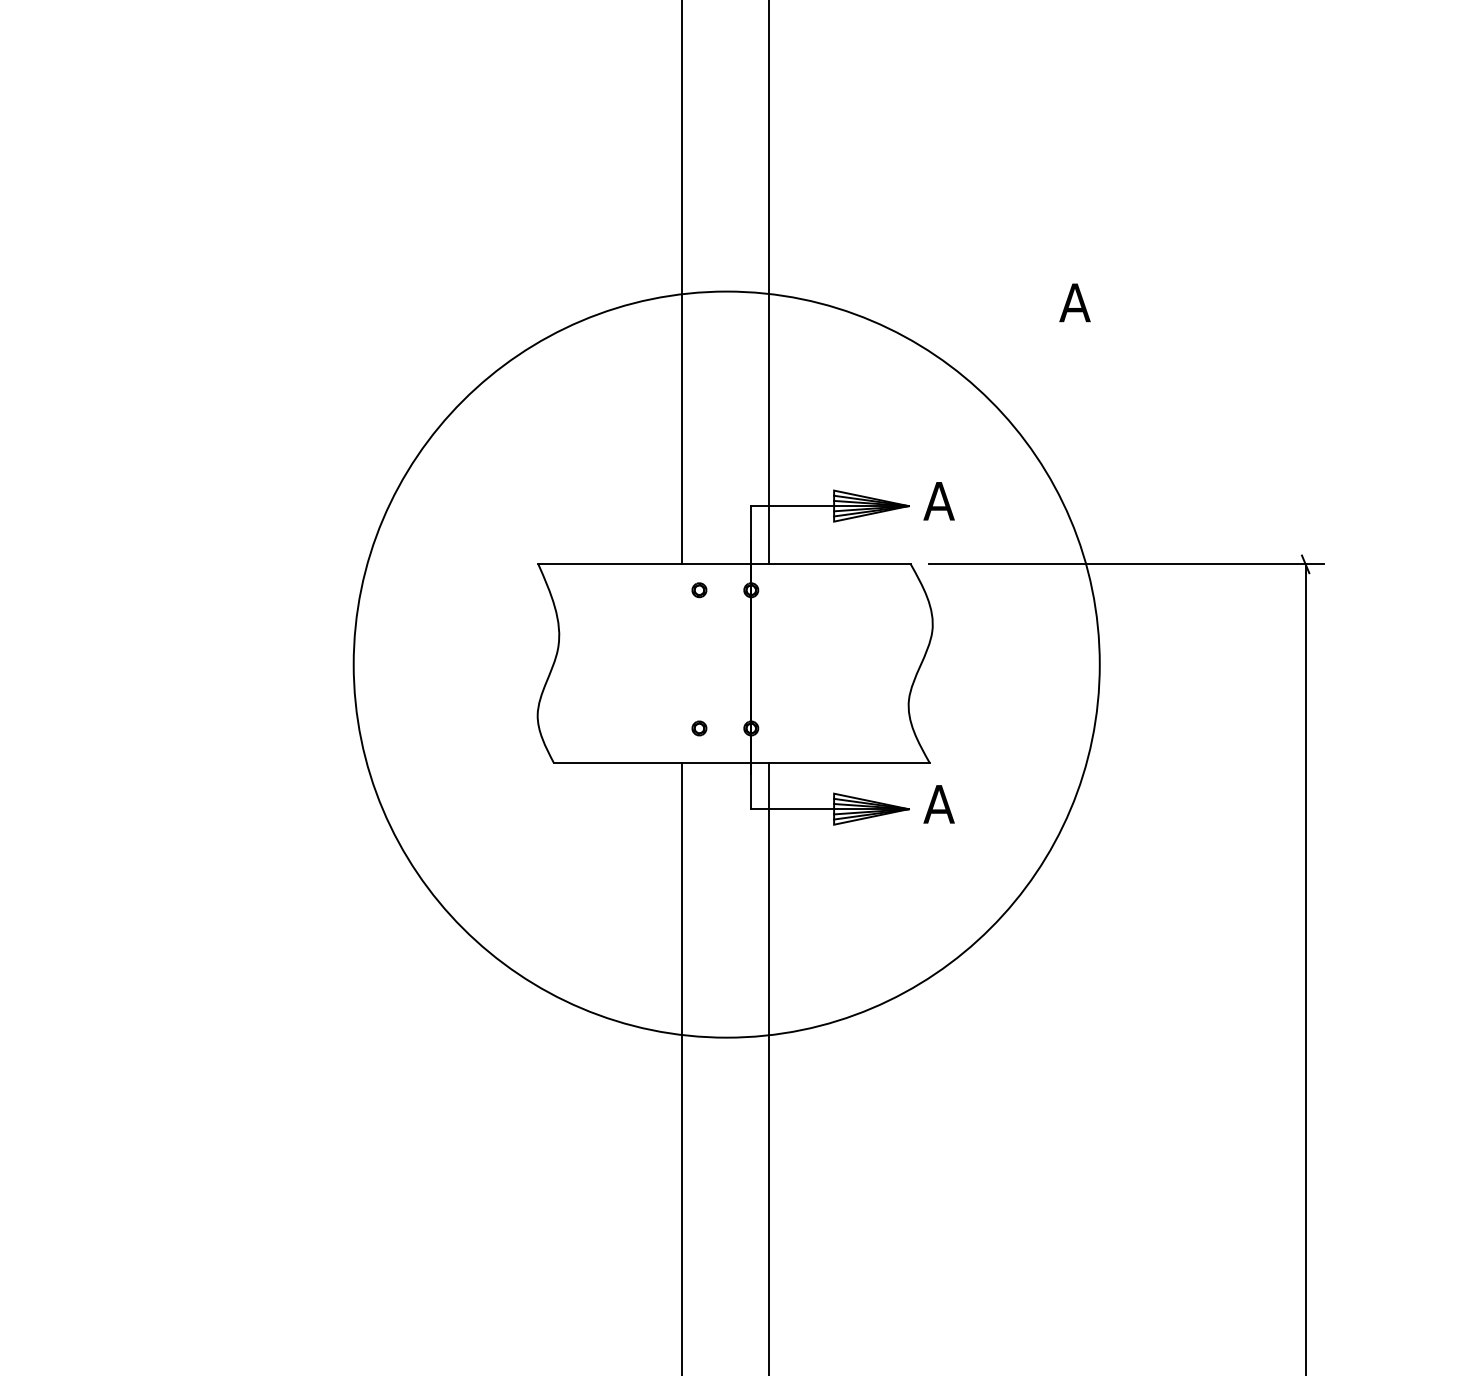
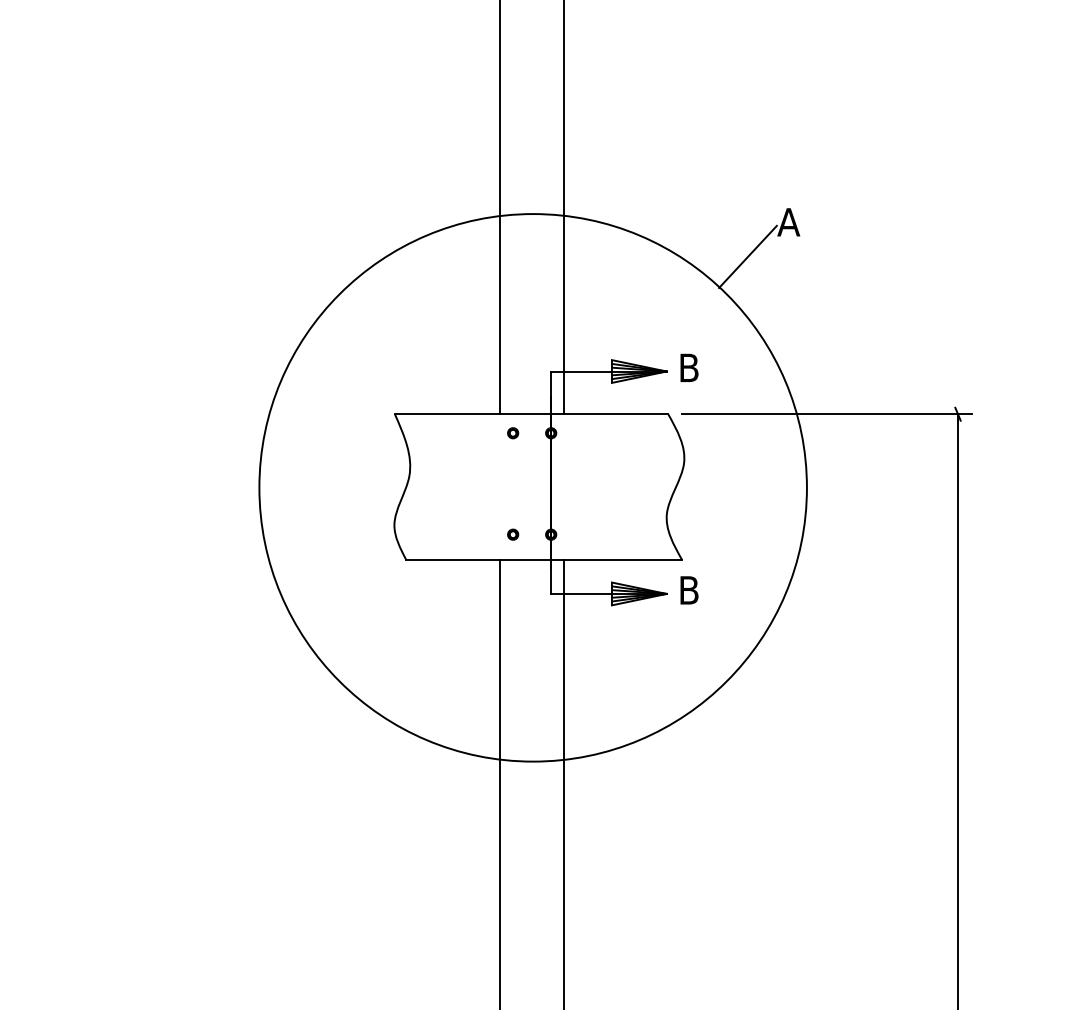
line: (1019, 349) -> (748, 256), added
text: (938, 501) -> (688, 368), A -> B
text: (938, 804) -> (688, 590), A -> B

